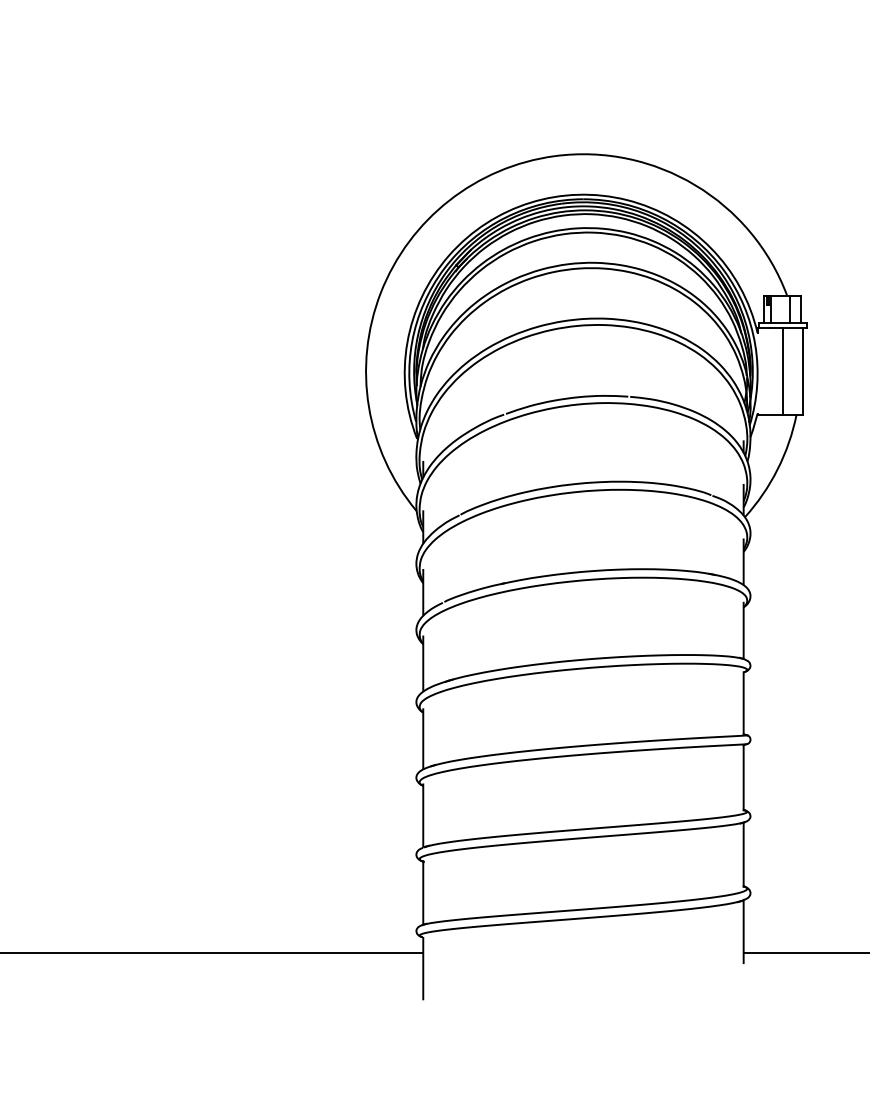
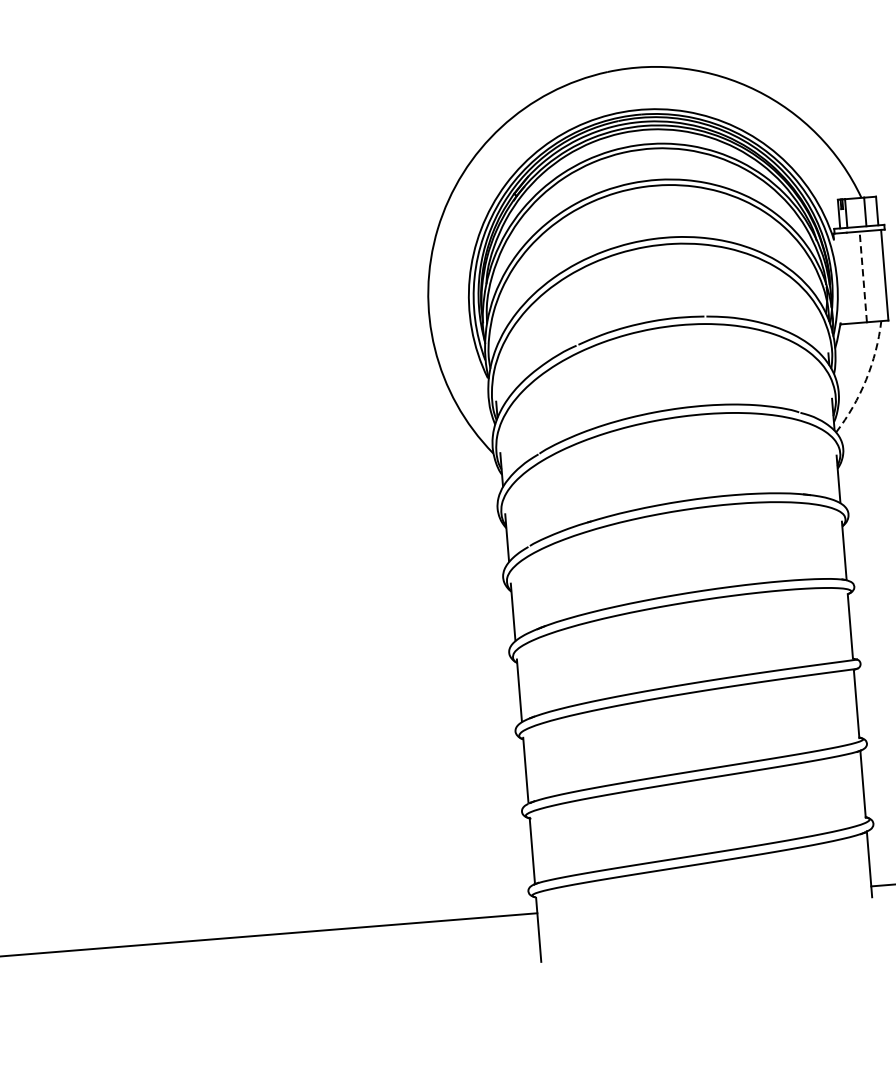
line: (782, 370) -> (862, 276), solid -> dashed
arc: (777, 469) -> (866, 379), solid -> dashed

